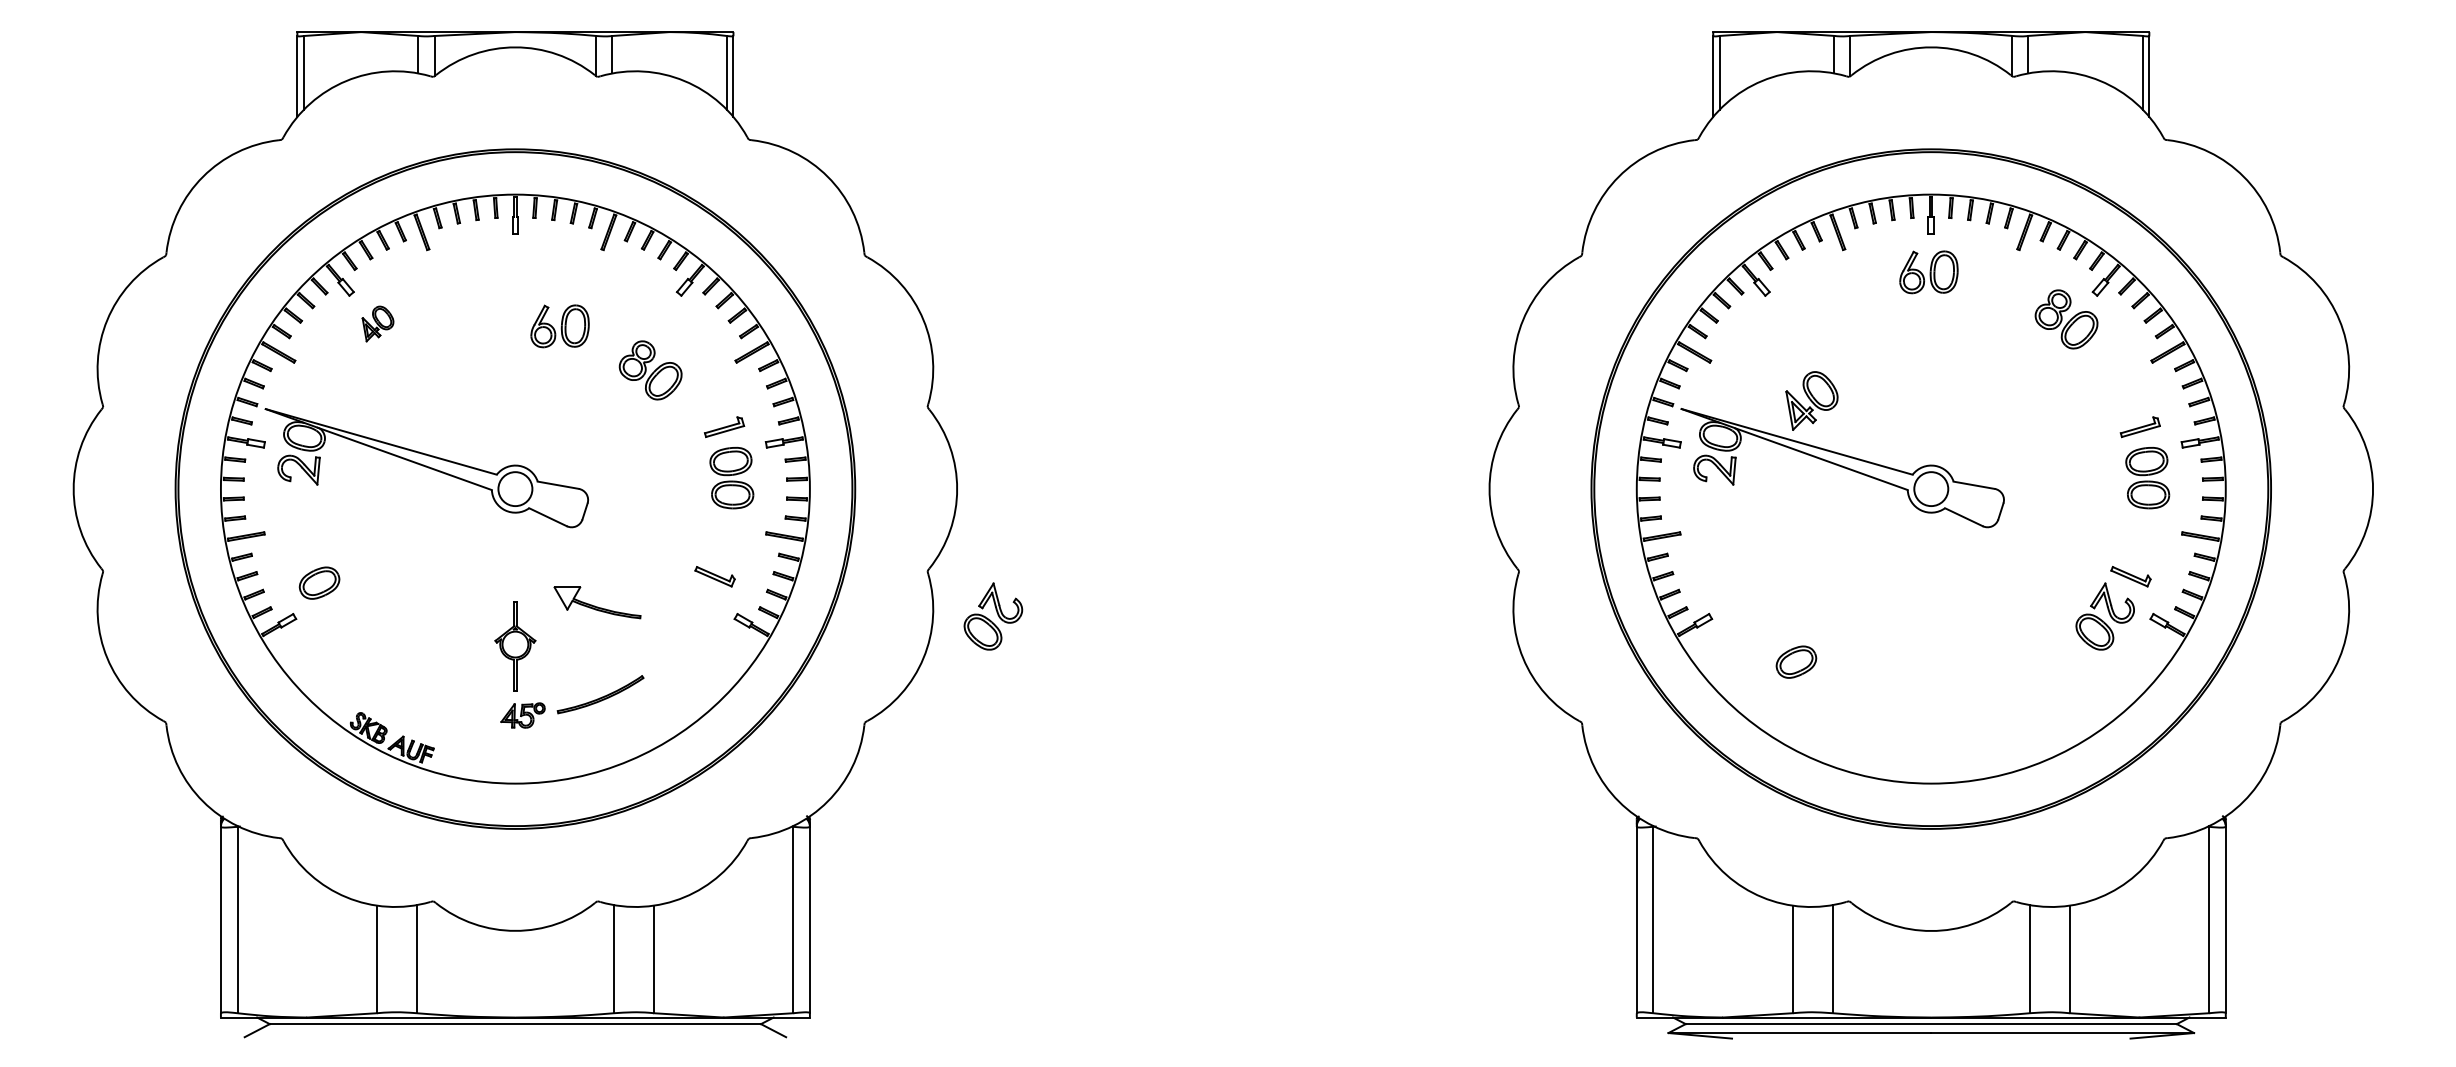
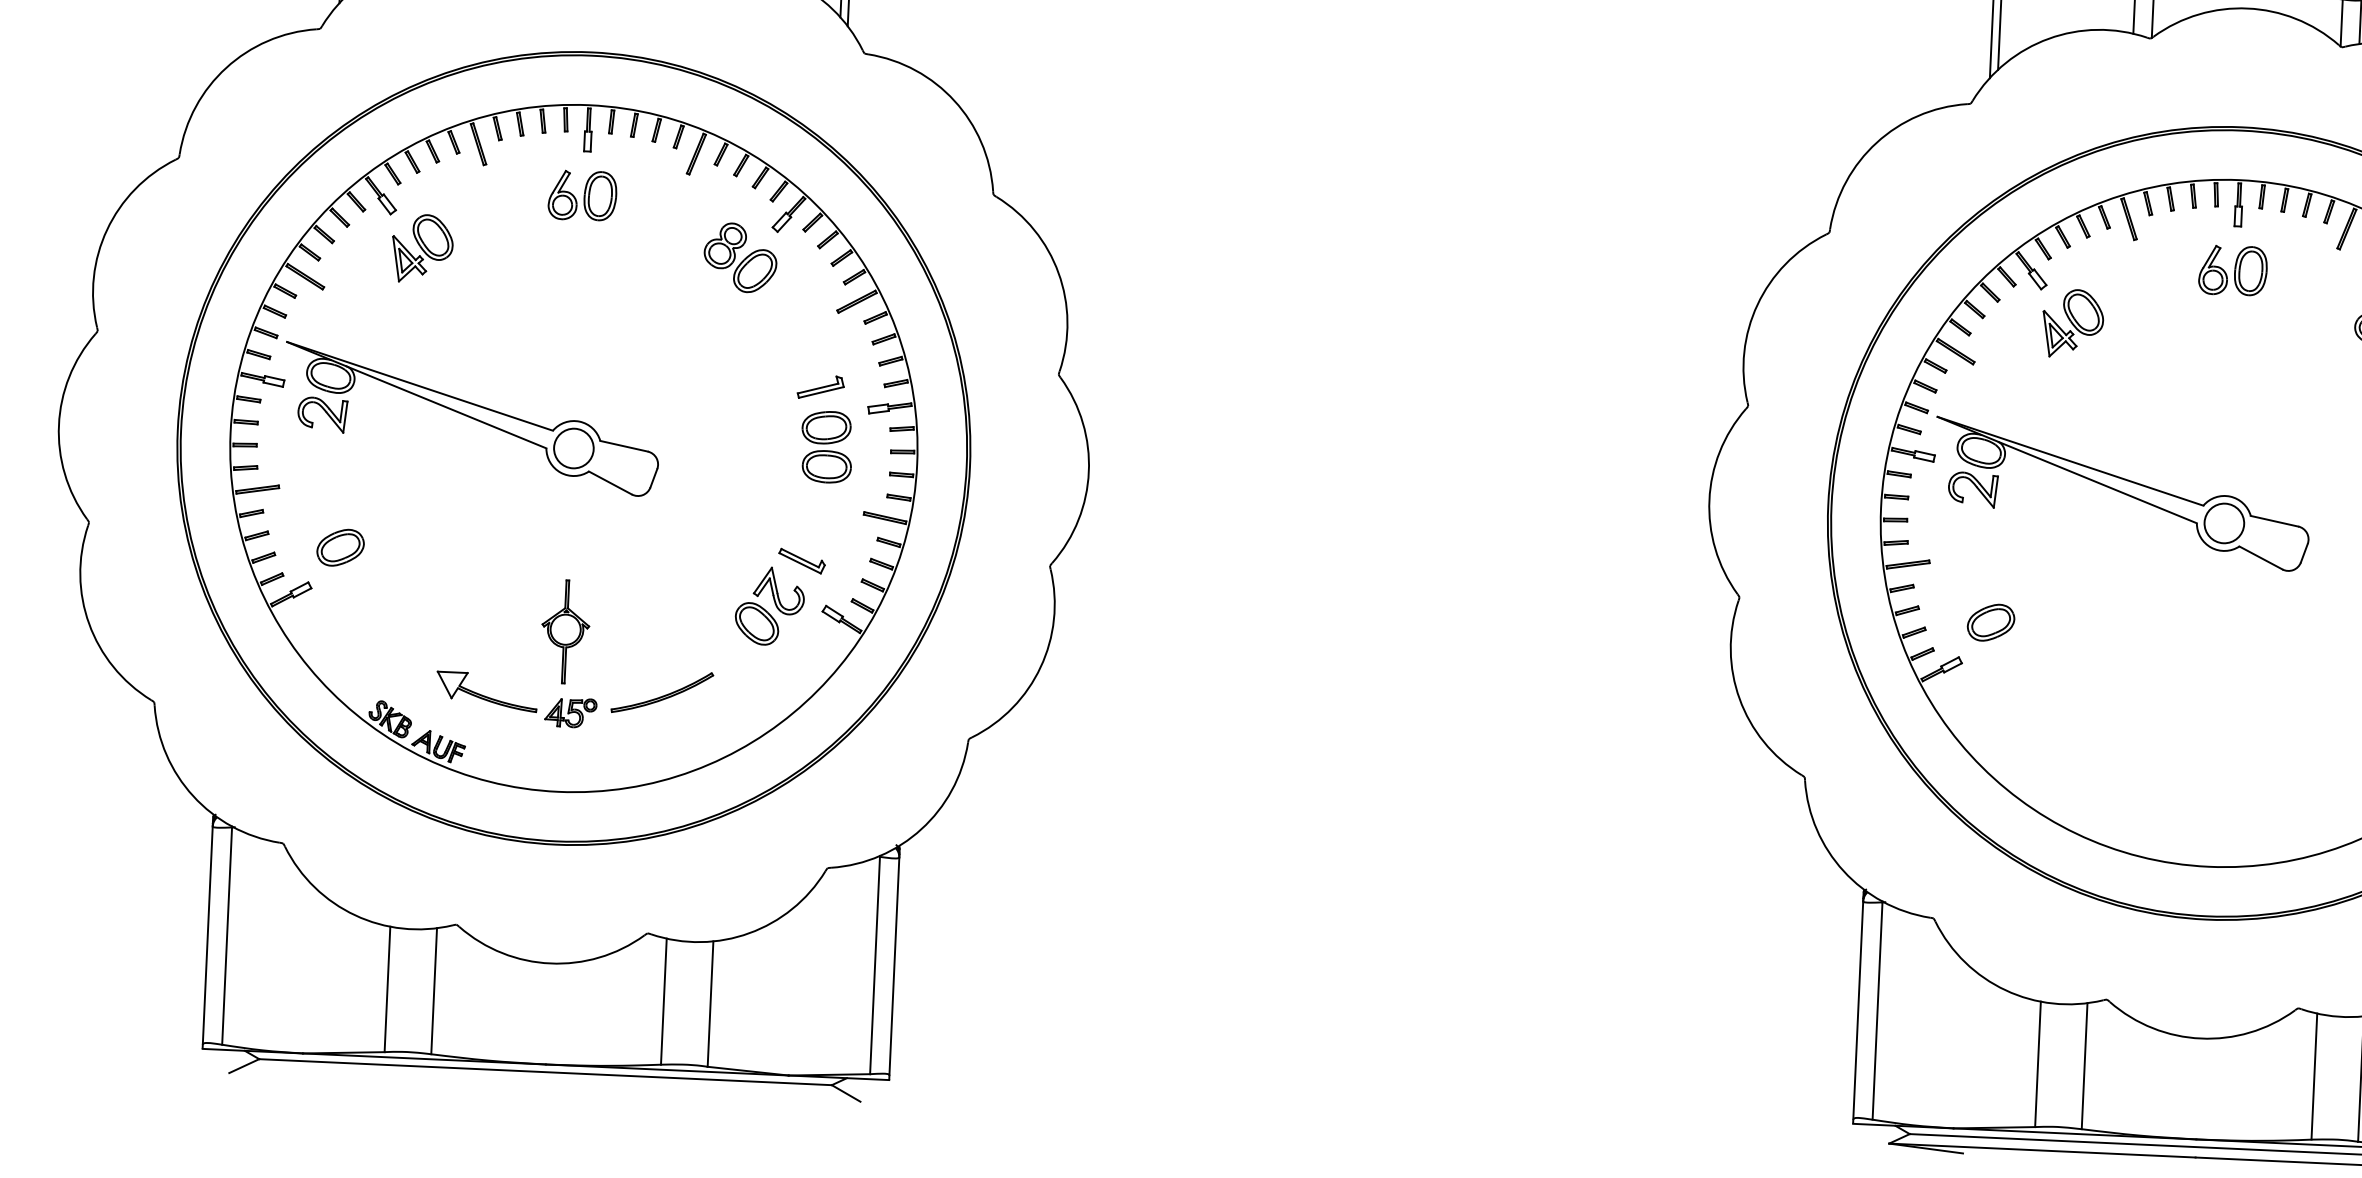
part: (377, 323) -> (421, 248), size x1.67
part: (559, 326) -> (581, 195), moved
part: (650, 370) -> (740, 257), moved
part: (1811, 400) -> (2072, 323), moved
part: (597, 602) -> (487, 691), moved
part: (993, 616) -> (770, 606), moved
part: (1796, 661) -> (1991, 621), moved

